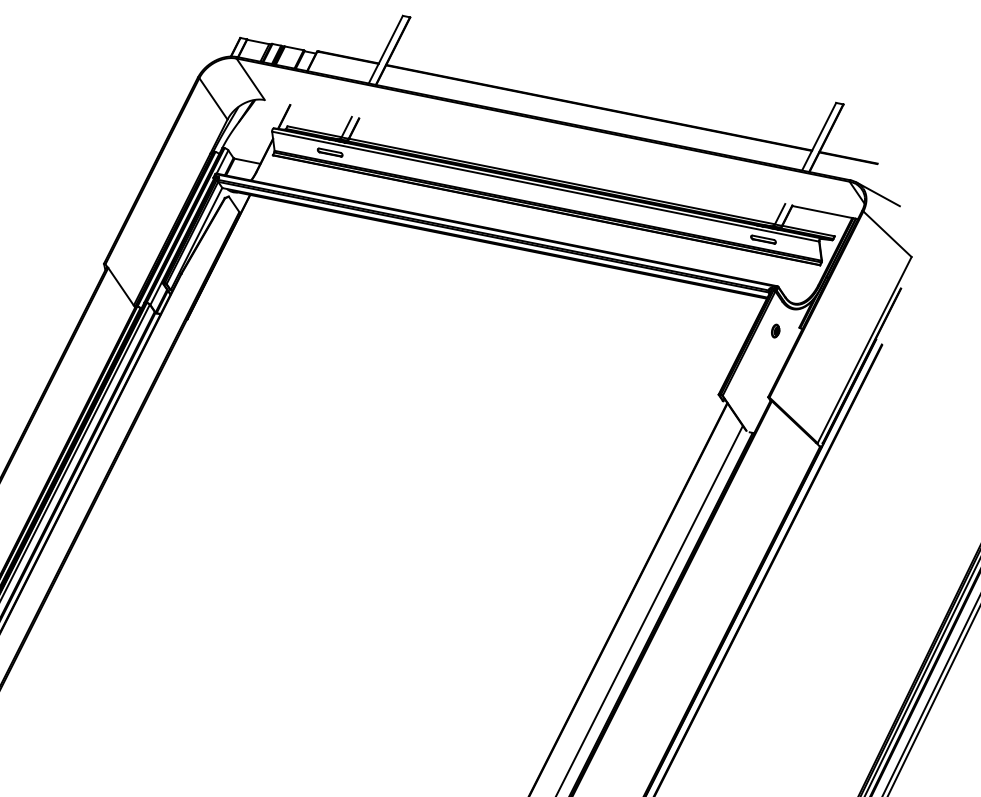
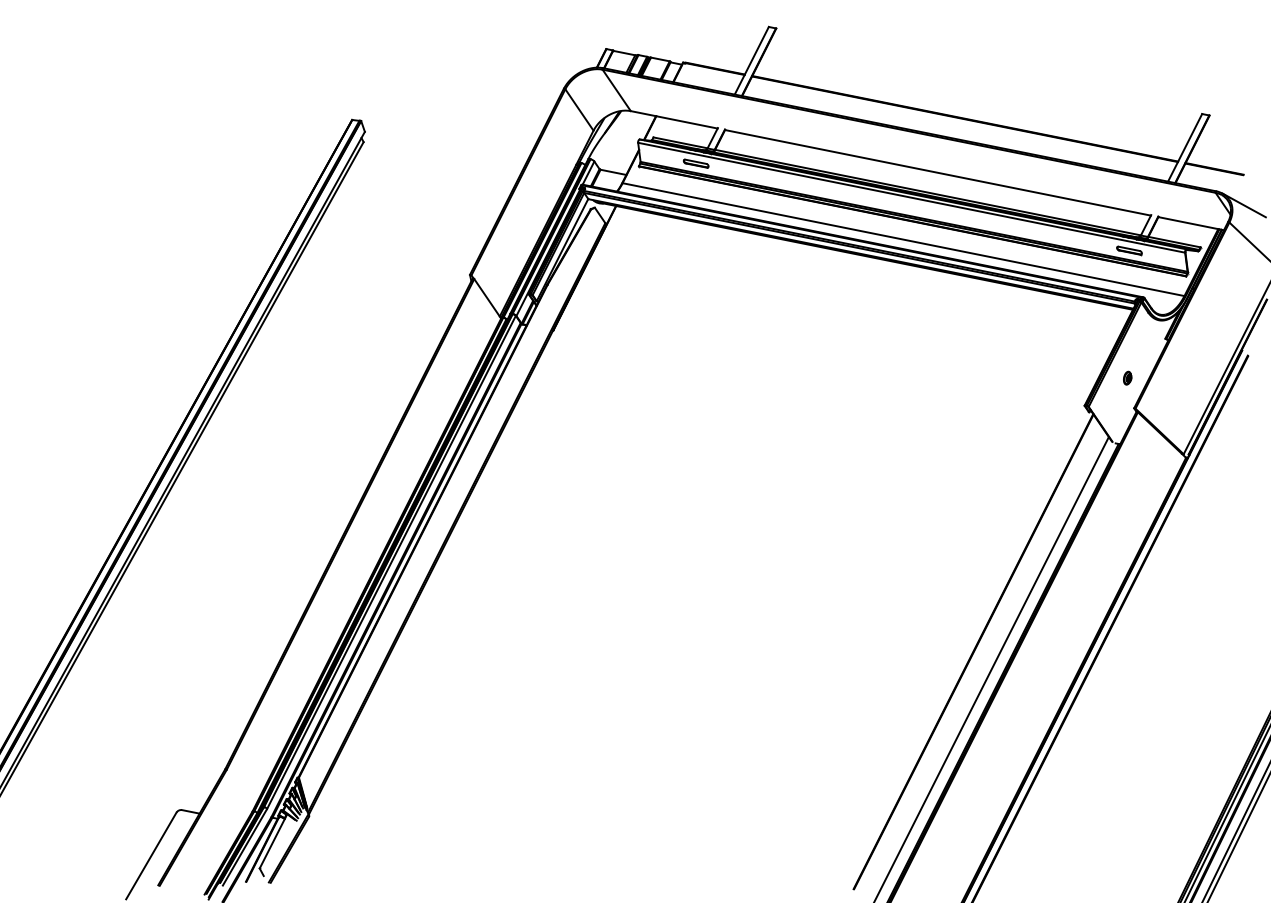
line: (307, 108) -> (673, 119), added
line: (571, 161) -> (937, 172), added
line: (537, 228) -> (903, 239), added
part: (775, 330) -> (1127, 377), moved

